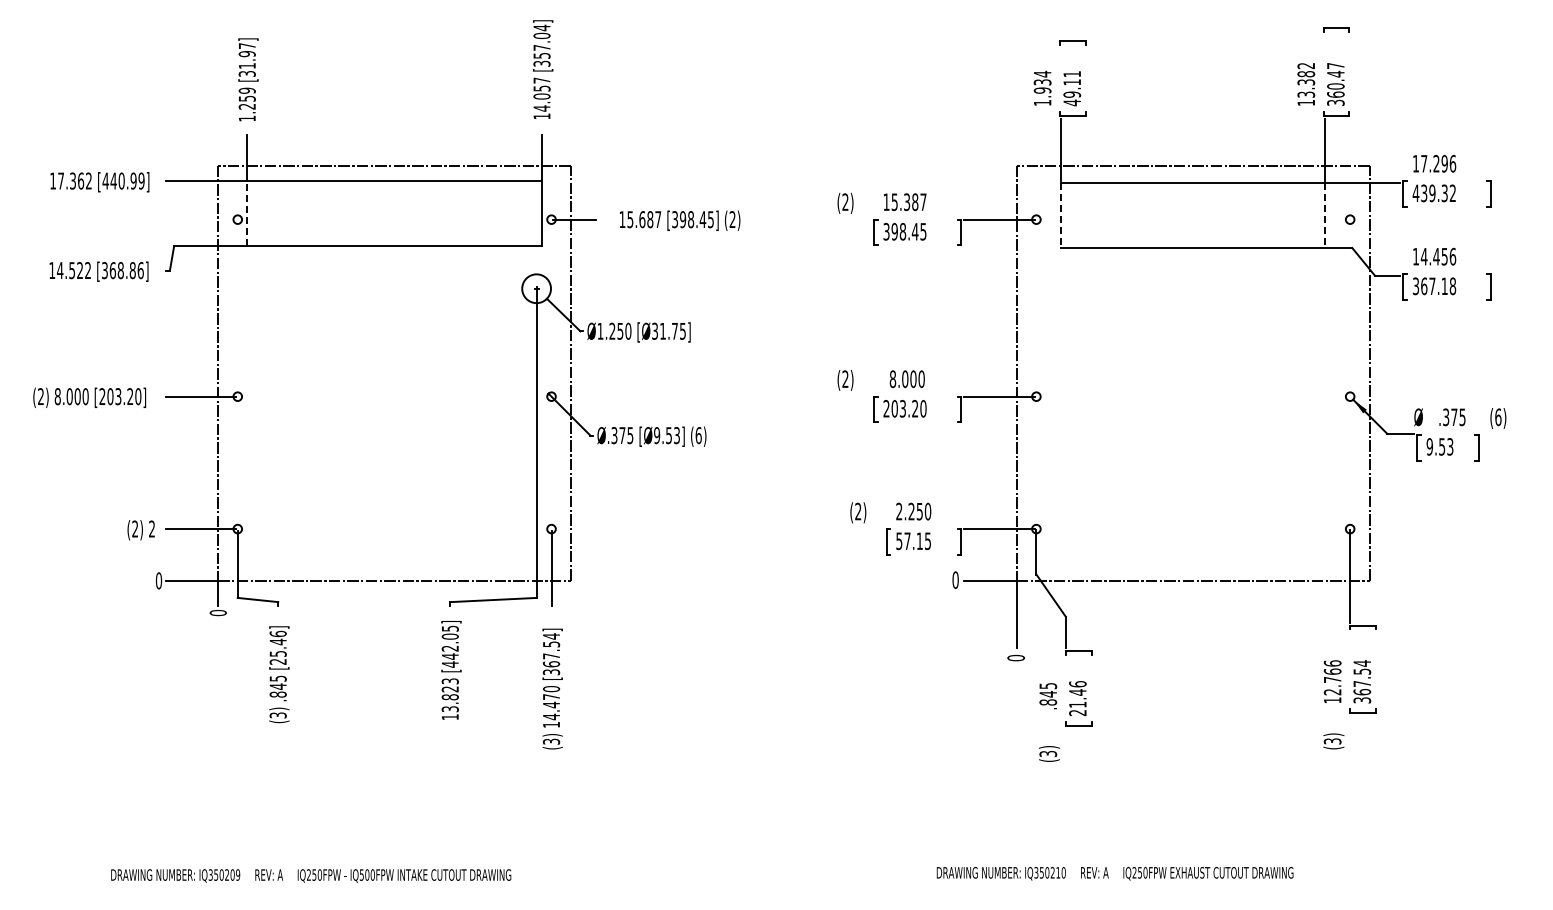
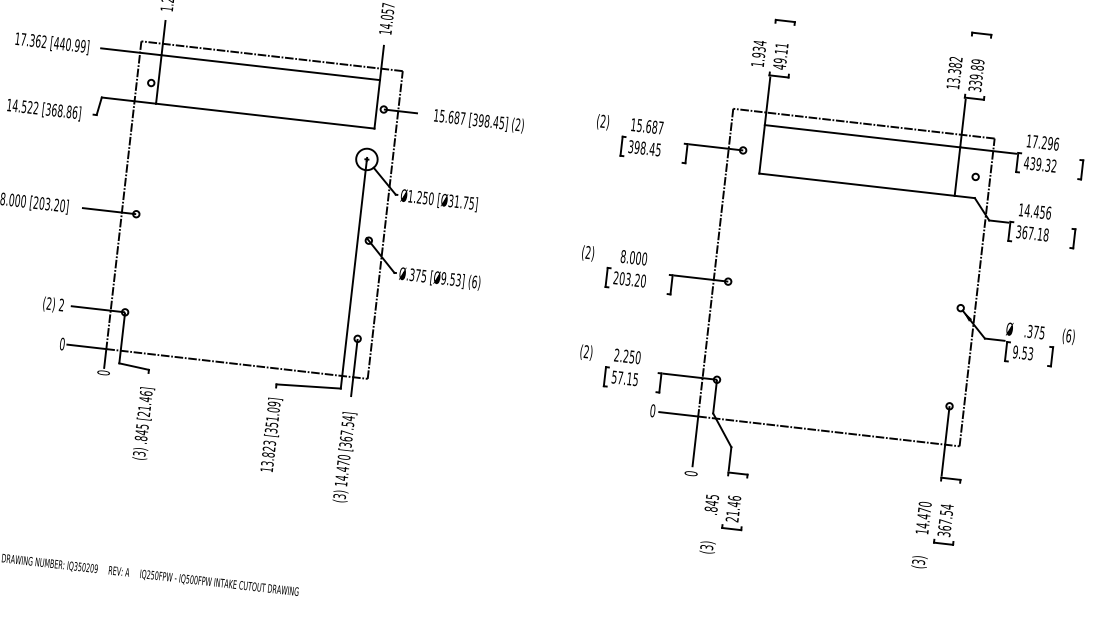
text: (1335, 79) -> (976, 71), 360.47 -> 339.89
text: (907, 202) -> (649, 126), 15.387 -> 15.687
line: (247, 213) -> (158, 79), dashed -> solid
line: (1061, 215) -> (762, 149), dashed -> solid
line: (1325, 215) -> (957, 171), dashed -> solid
text: (449, 646) -> (272, 417), [442.05] -> [351.09]
text: (277, 653) -> (144, 407), [25.46] -> [21.46]
text: (1332, 677) -> (923, 514), 12.766 -> 14.470

